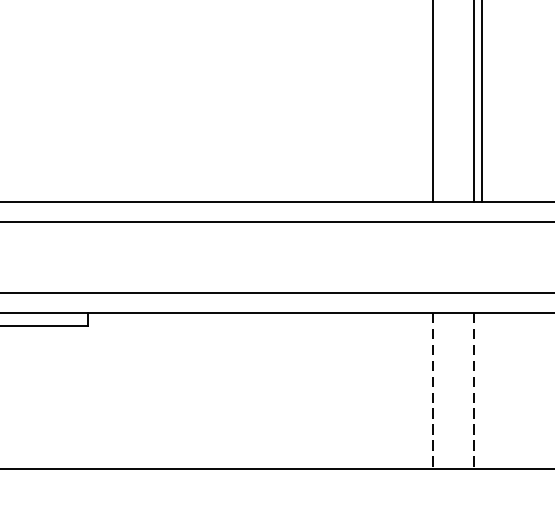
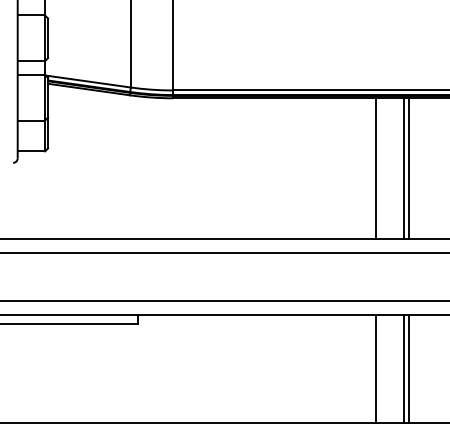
line: (432, 390) -> (375, 368), dashed -> solid
line: (473, 390) -> (403, 368), dashed -> solid
line: (482, 390) -> (409, 368), added

